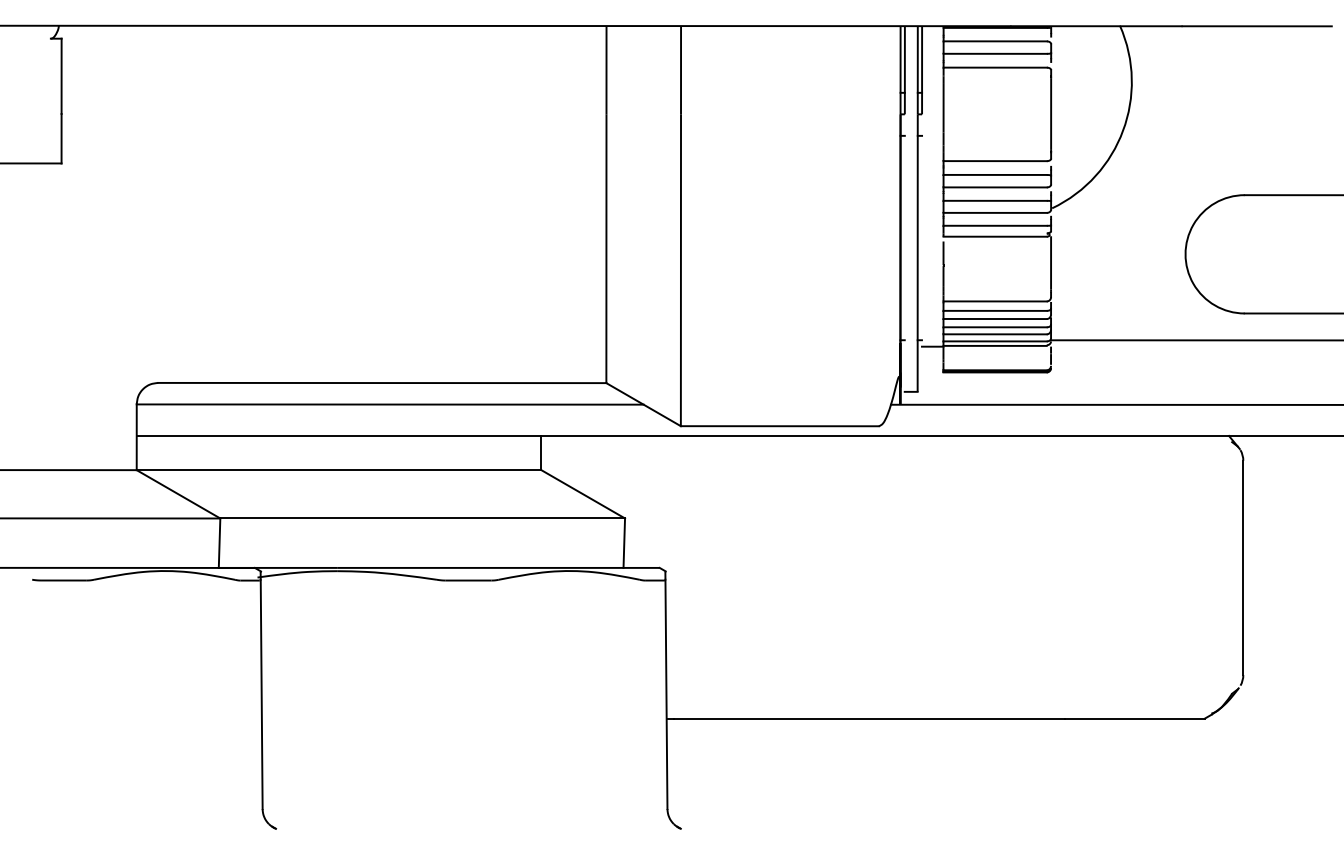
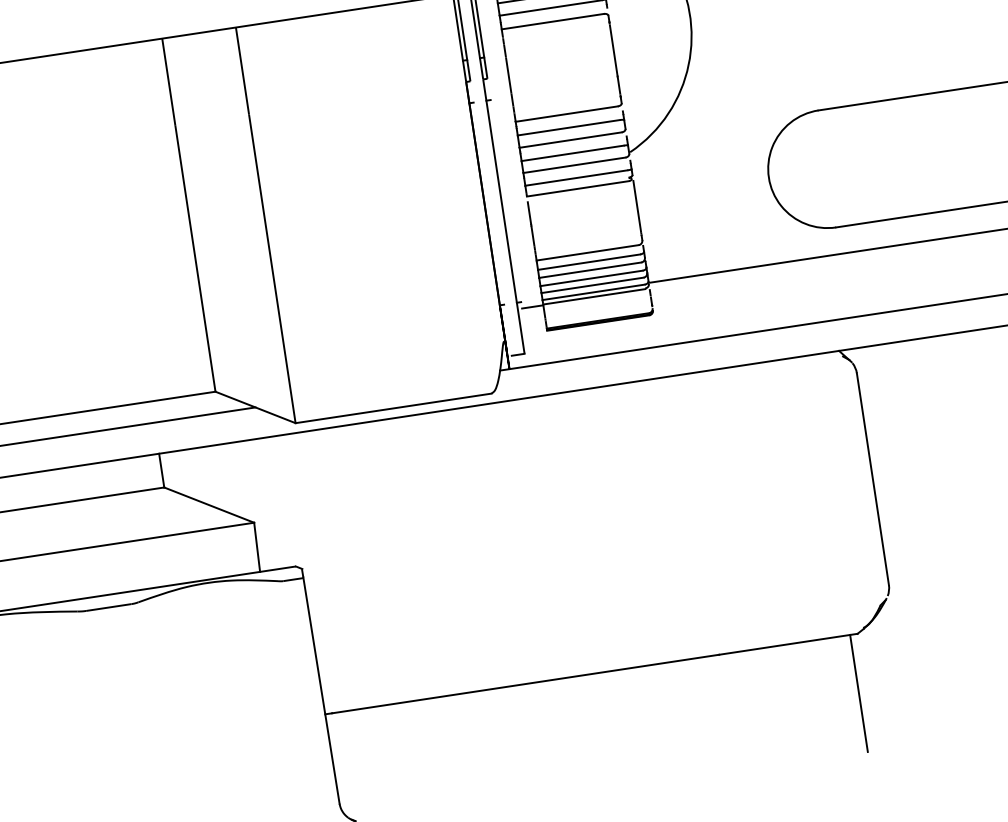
line: (1197, 777) -> (858, 693), added

